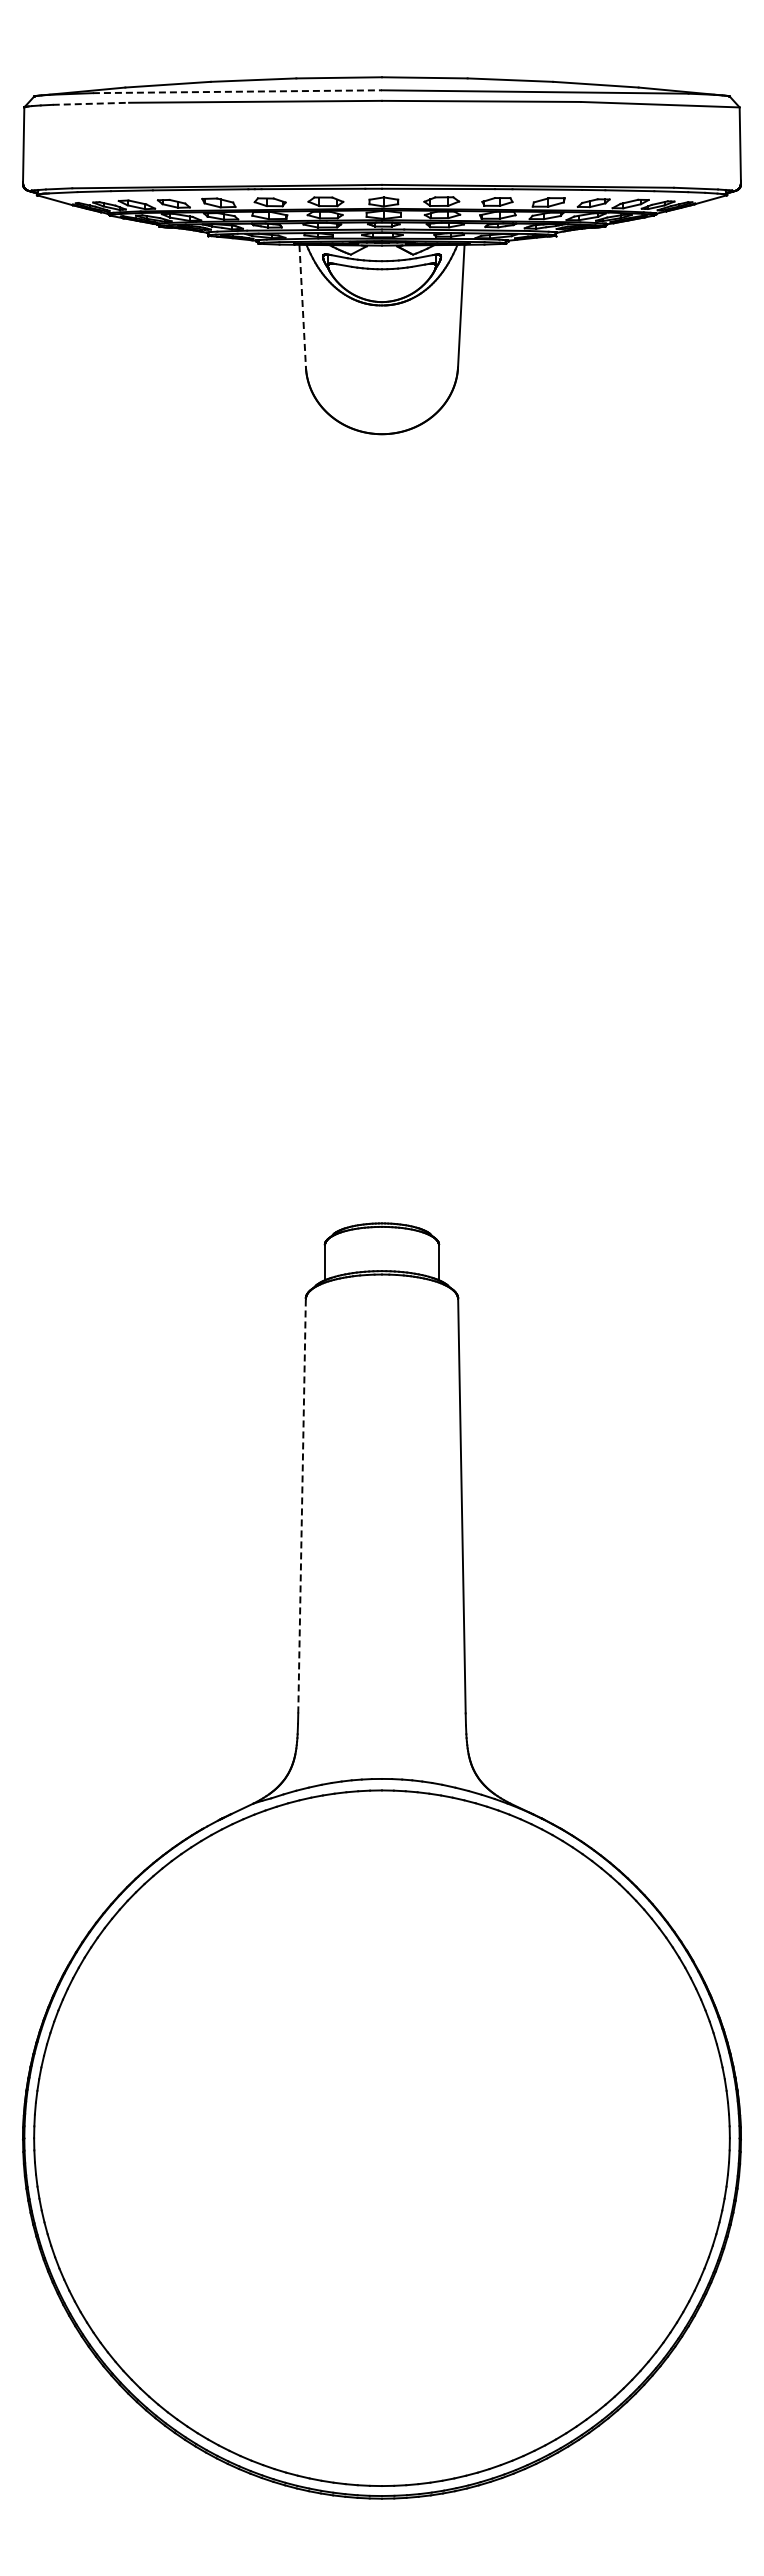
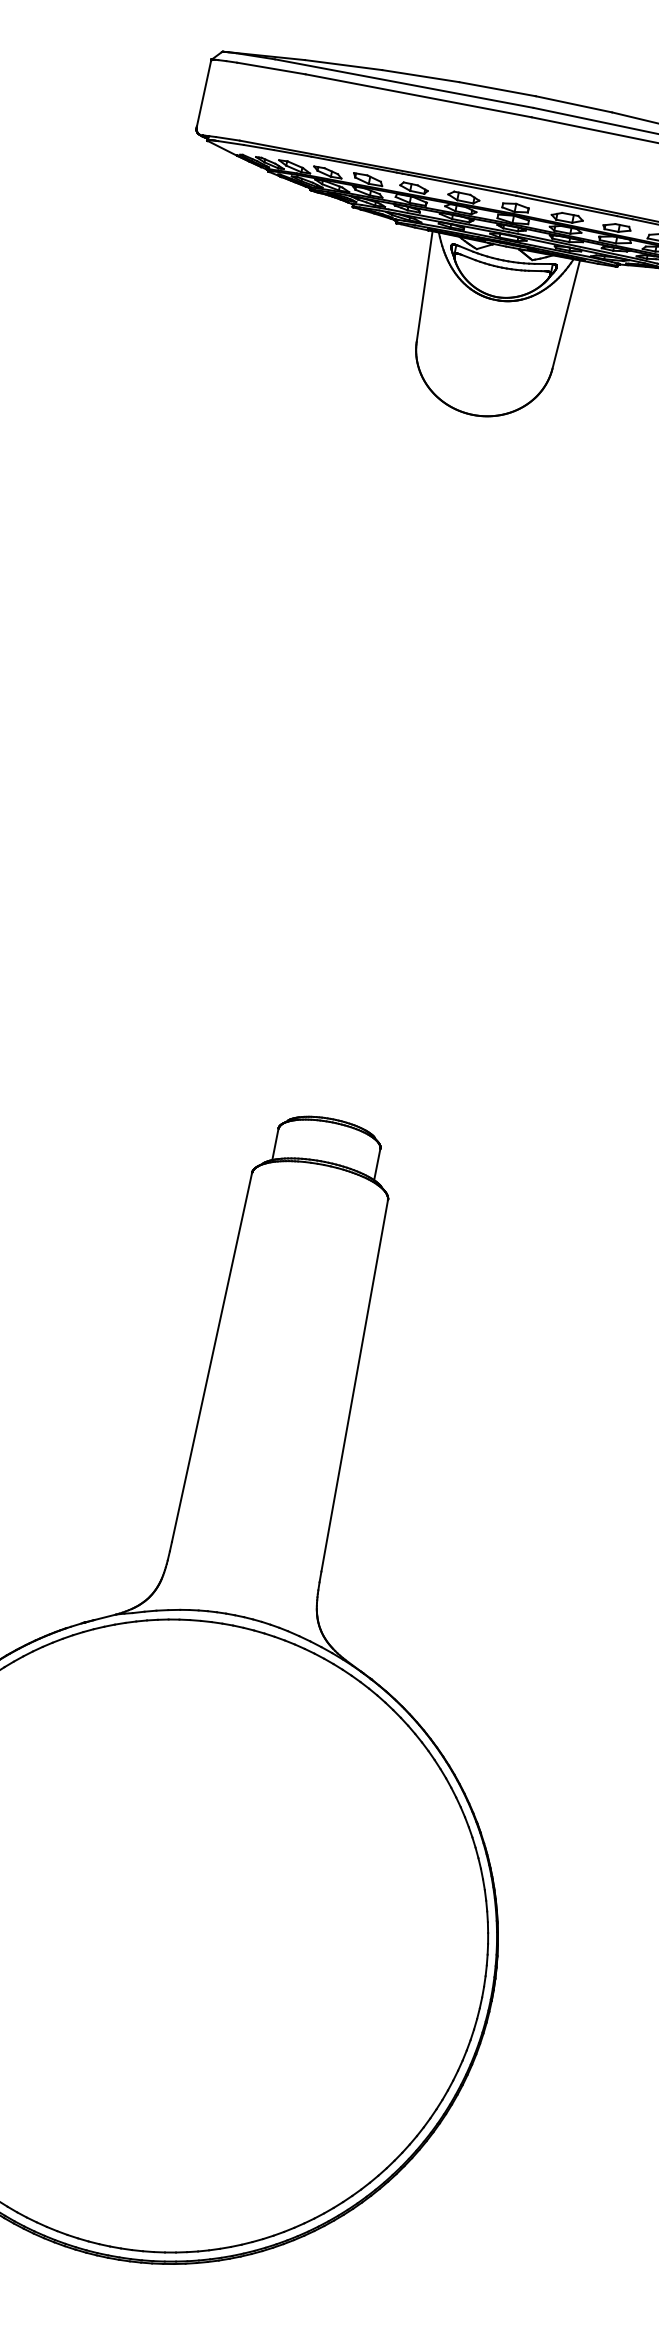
line: (237, 91) -> (404, 83), dashed -> solid
line: (91, 103) -> (271, 68), dashed -> solid
line: (302, 306) -> (424, 286), dashed -> solid
line: (302, 1505) -> (212, 1357), dashed -> solid

